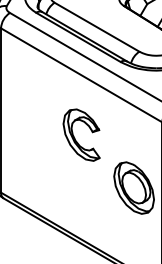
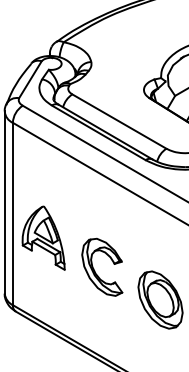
part: (28, 131) -> (43, 237), added
part: (75, 138) -> (95, 270), moved

